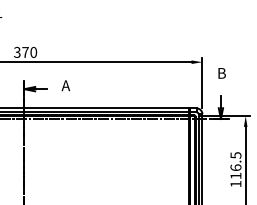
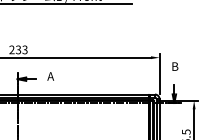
text: (25, 51) -> (18, 49), 370 -> 233

